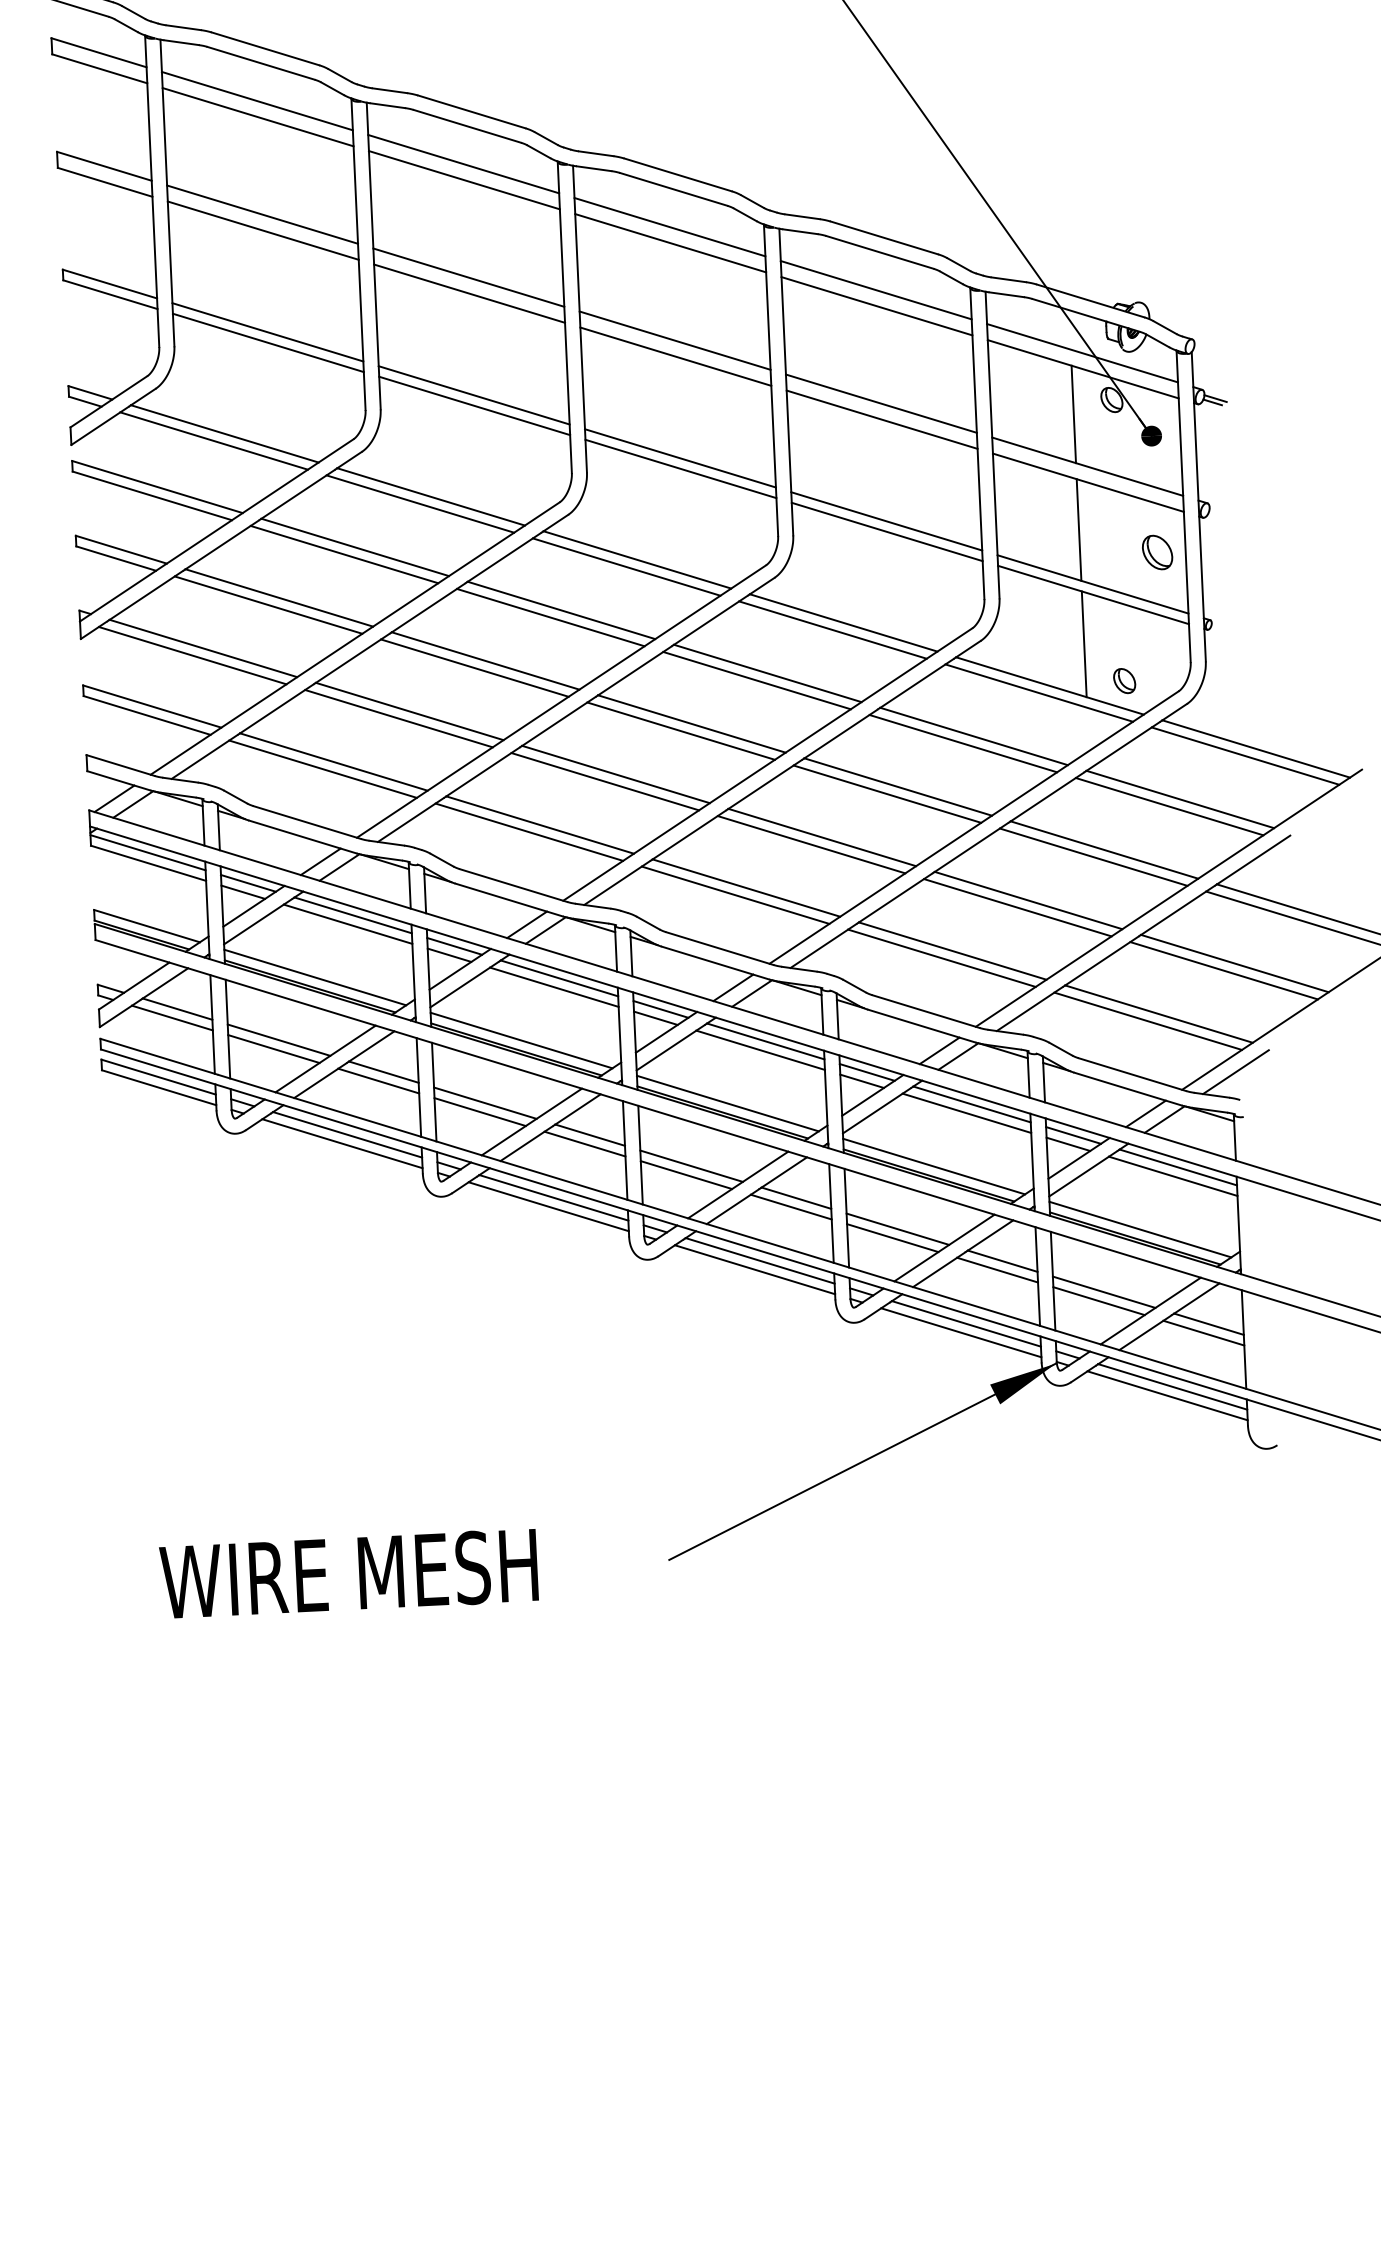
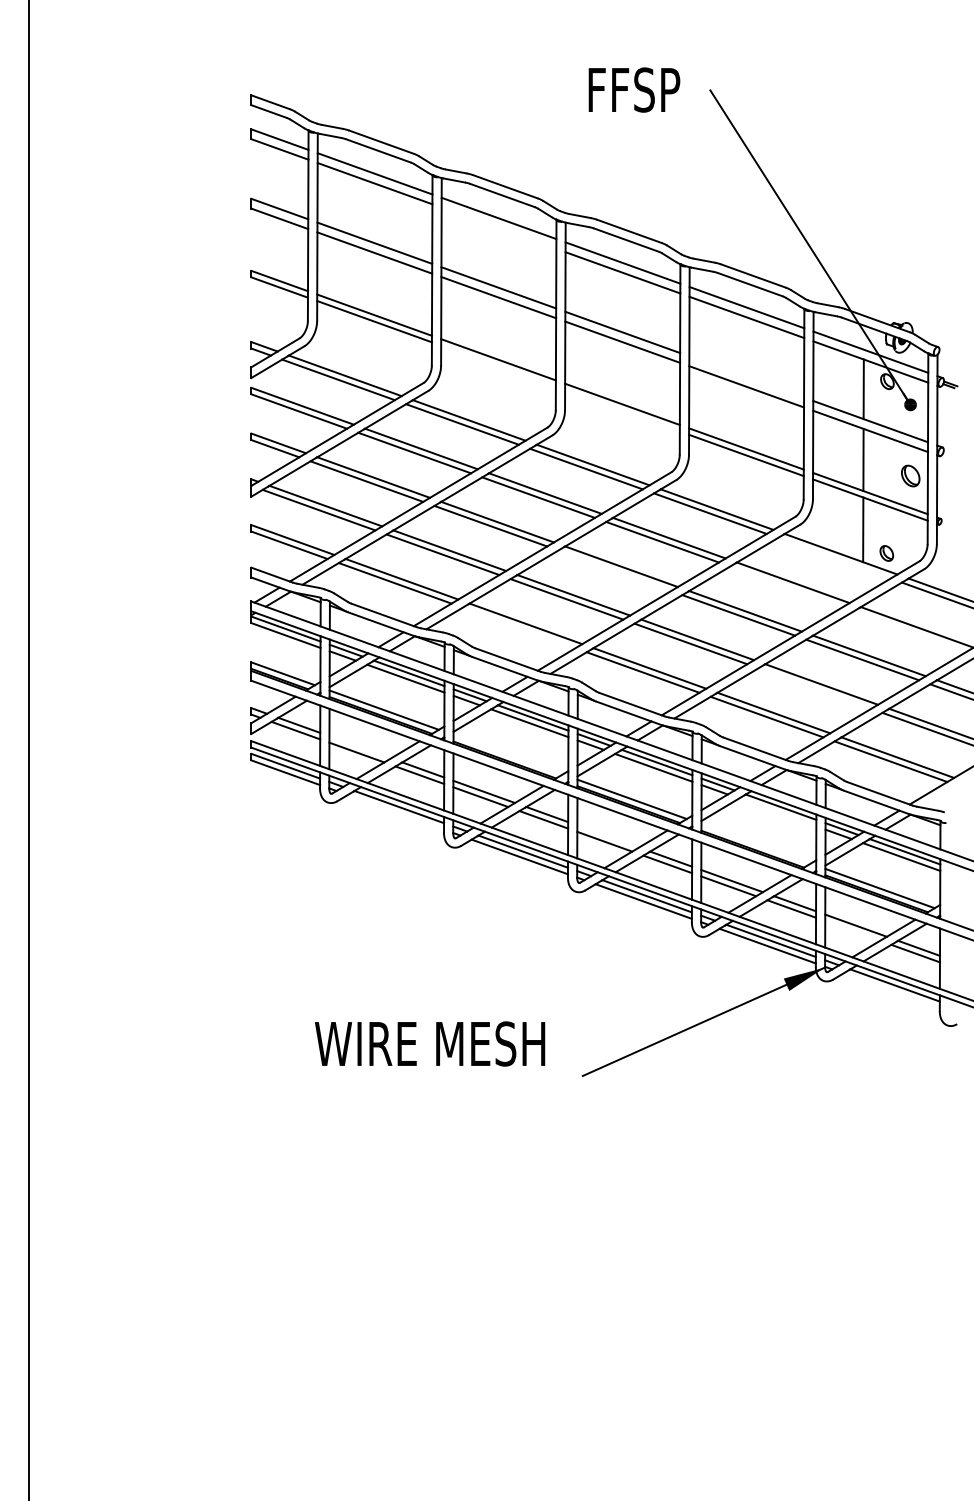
line: (463, 179) -> (498, 227), removed
line: (881, 402) -> (746, 376), removed
line: (474, 404) -> (498, 365), removed
line: (680, 468) -> (622, 410), removed
line: (1039, 693) -> (834, 558), removed
line: (680, 730) -> (614, 570), removed
line: (963, 743) -> (786, 586), removed
line: (1169, 806) -> (910, 631), removed
line: (528, 831) -> (518, 627), removed
line: (1017, 907) -> (814, 688), removed
line: (279, 1040) -> (360, 747), removed
line: (520, 1040) -> (507, 754), removed
line: (1235, 1070) -> (942, 794), removed
line: (966, 1113) -> (777, 812), removed
line: (341, 1143) -> (395, 812), removed
line: (933, 1165) -> (755, 843), removed
line: (690, 1166) -> (607, 836), removed
line: (1098, 1300) -> (852, 930), removed
line: (1167, 1395) -> (891, 990), removed
text: (349, 1573) -> (430, 1043), moved

